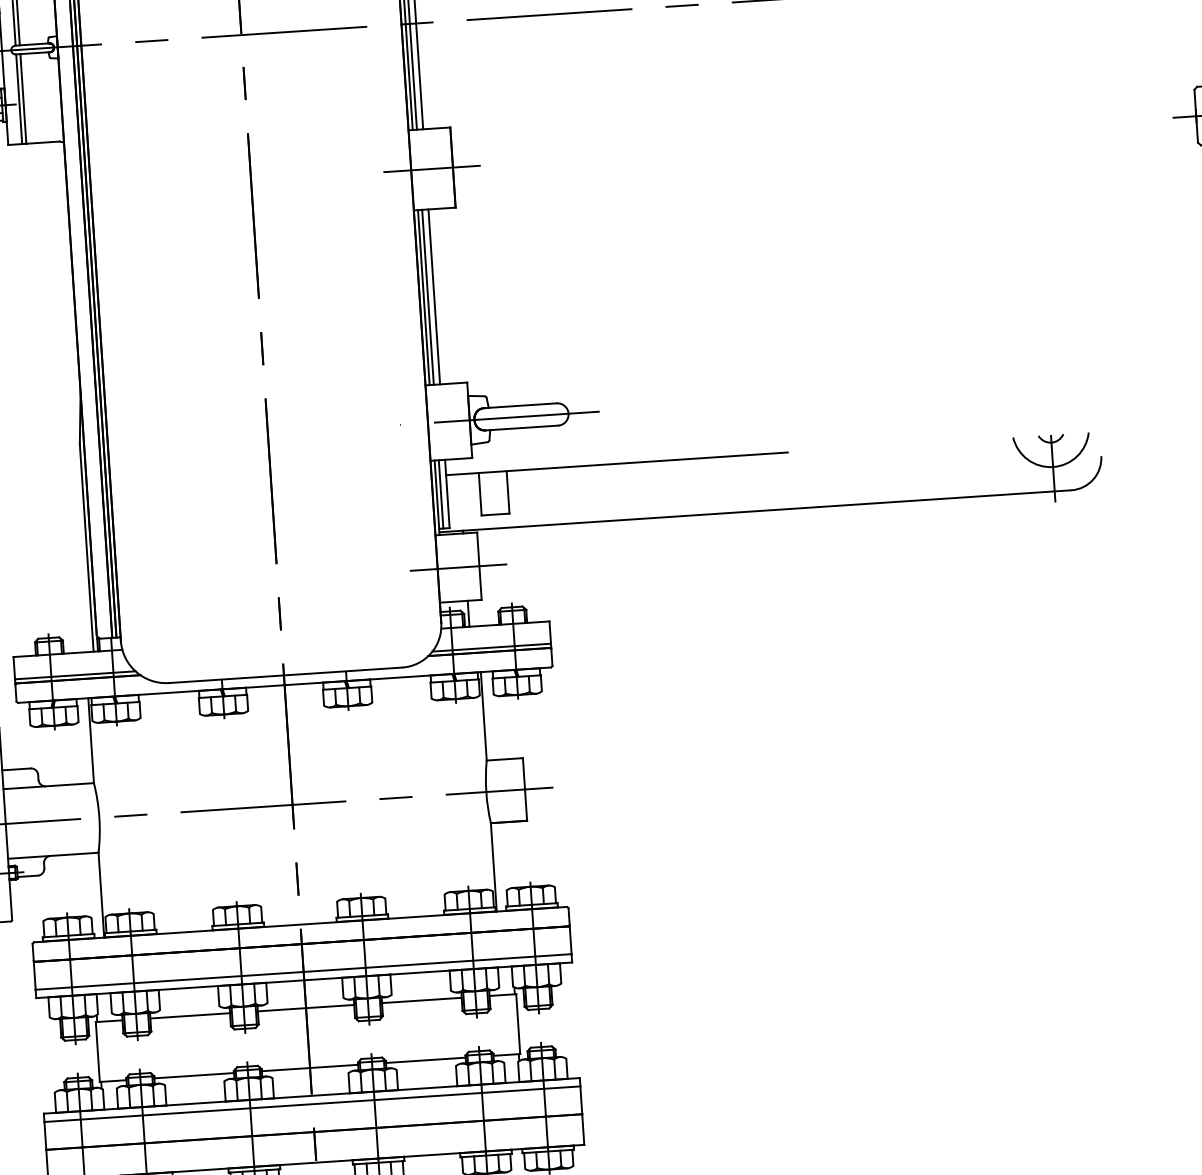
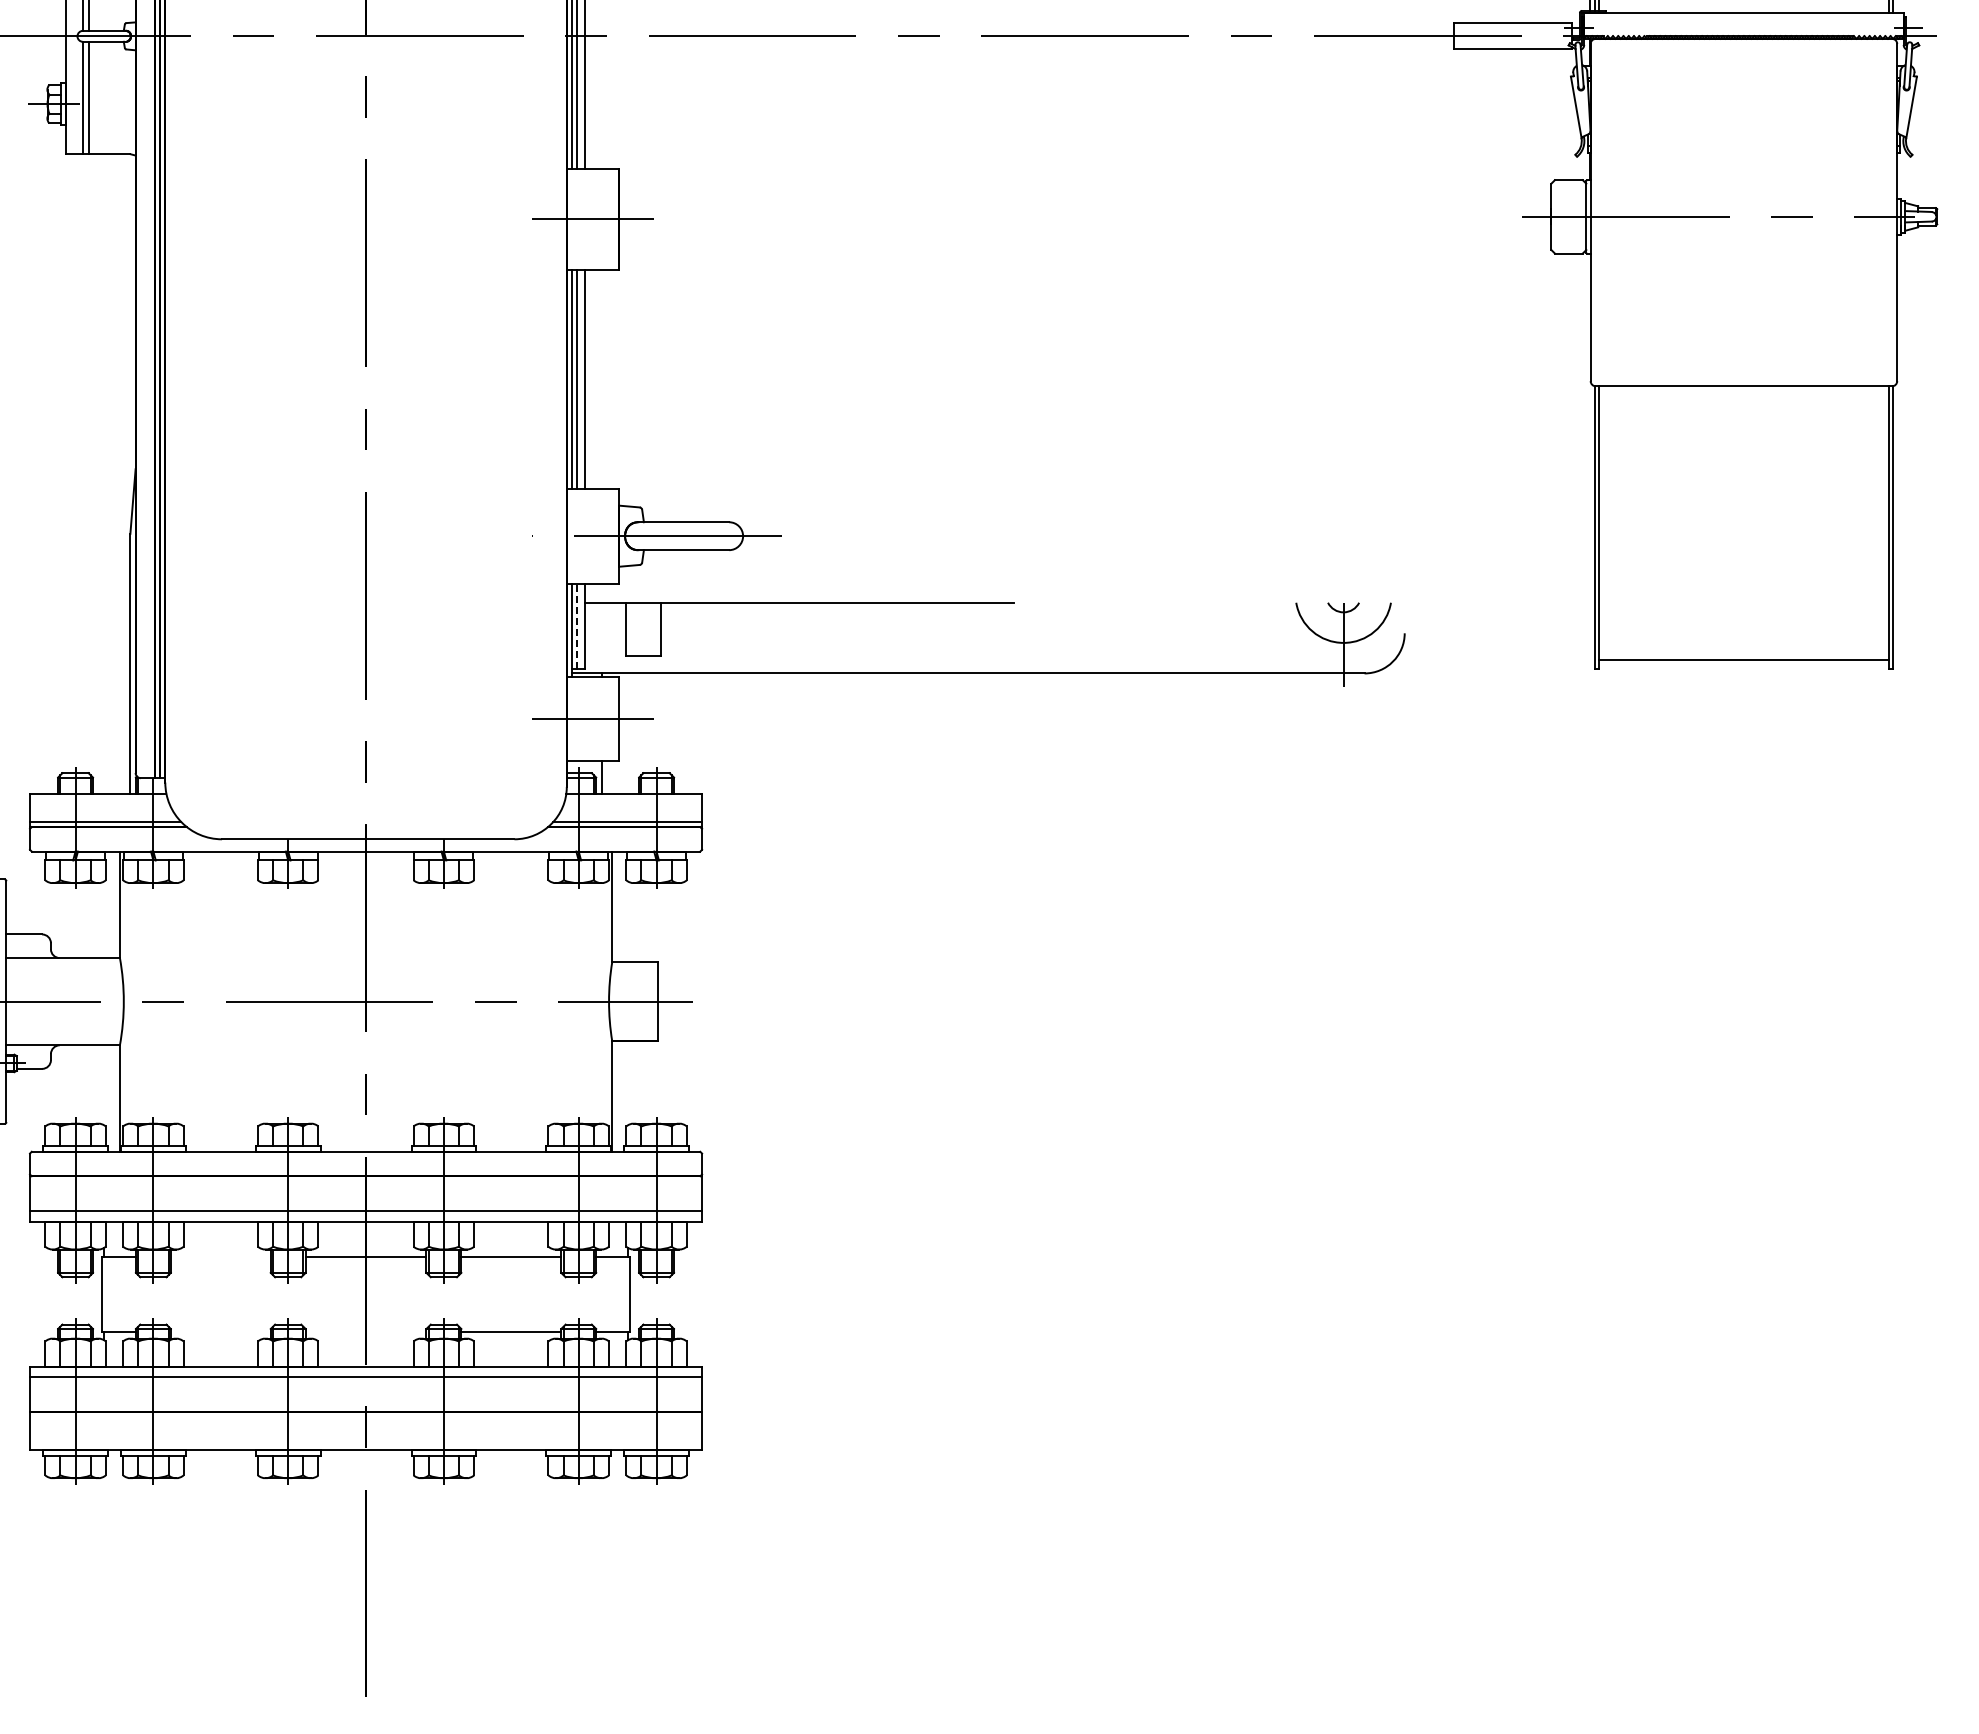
line: (441, 494) -> (577, 626), solid -> dashed
line: (189, 1015) -> (220, 1256), removed
line: (309, 1067) -> (365, 1331), removed
line: (193, 1075) -> (220, 1331), removed

